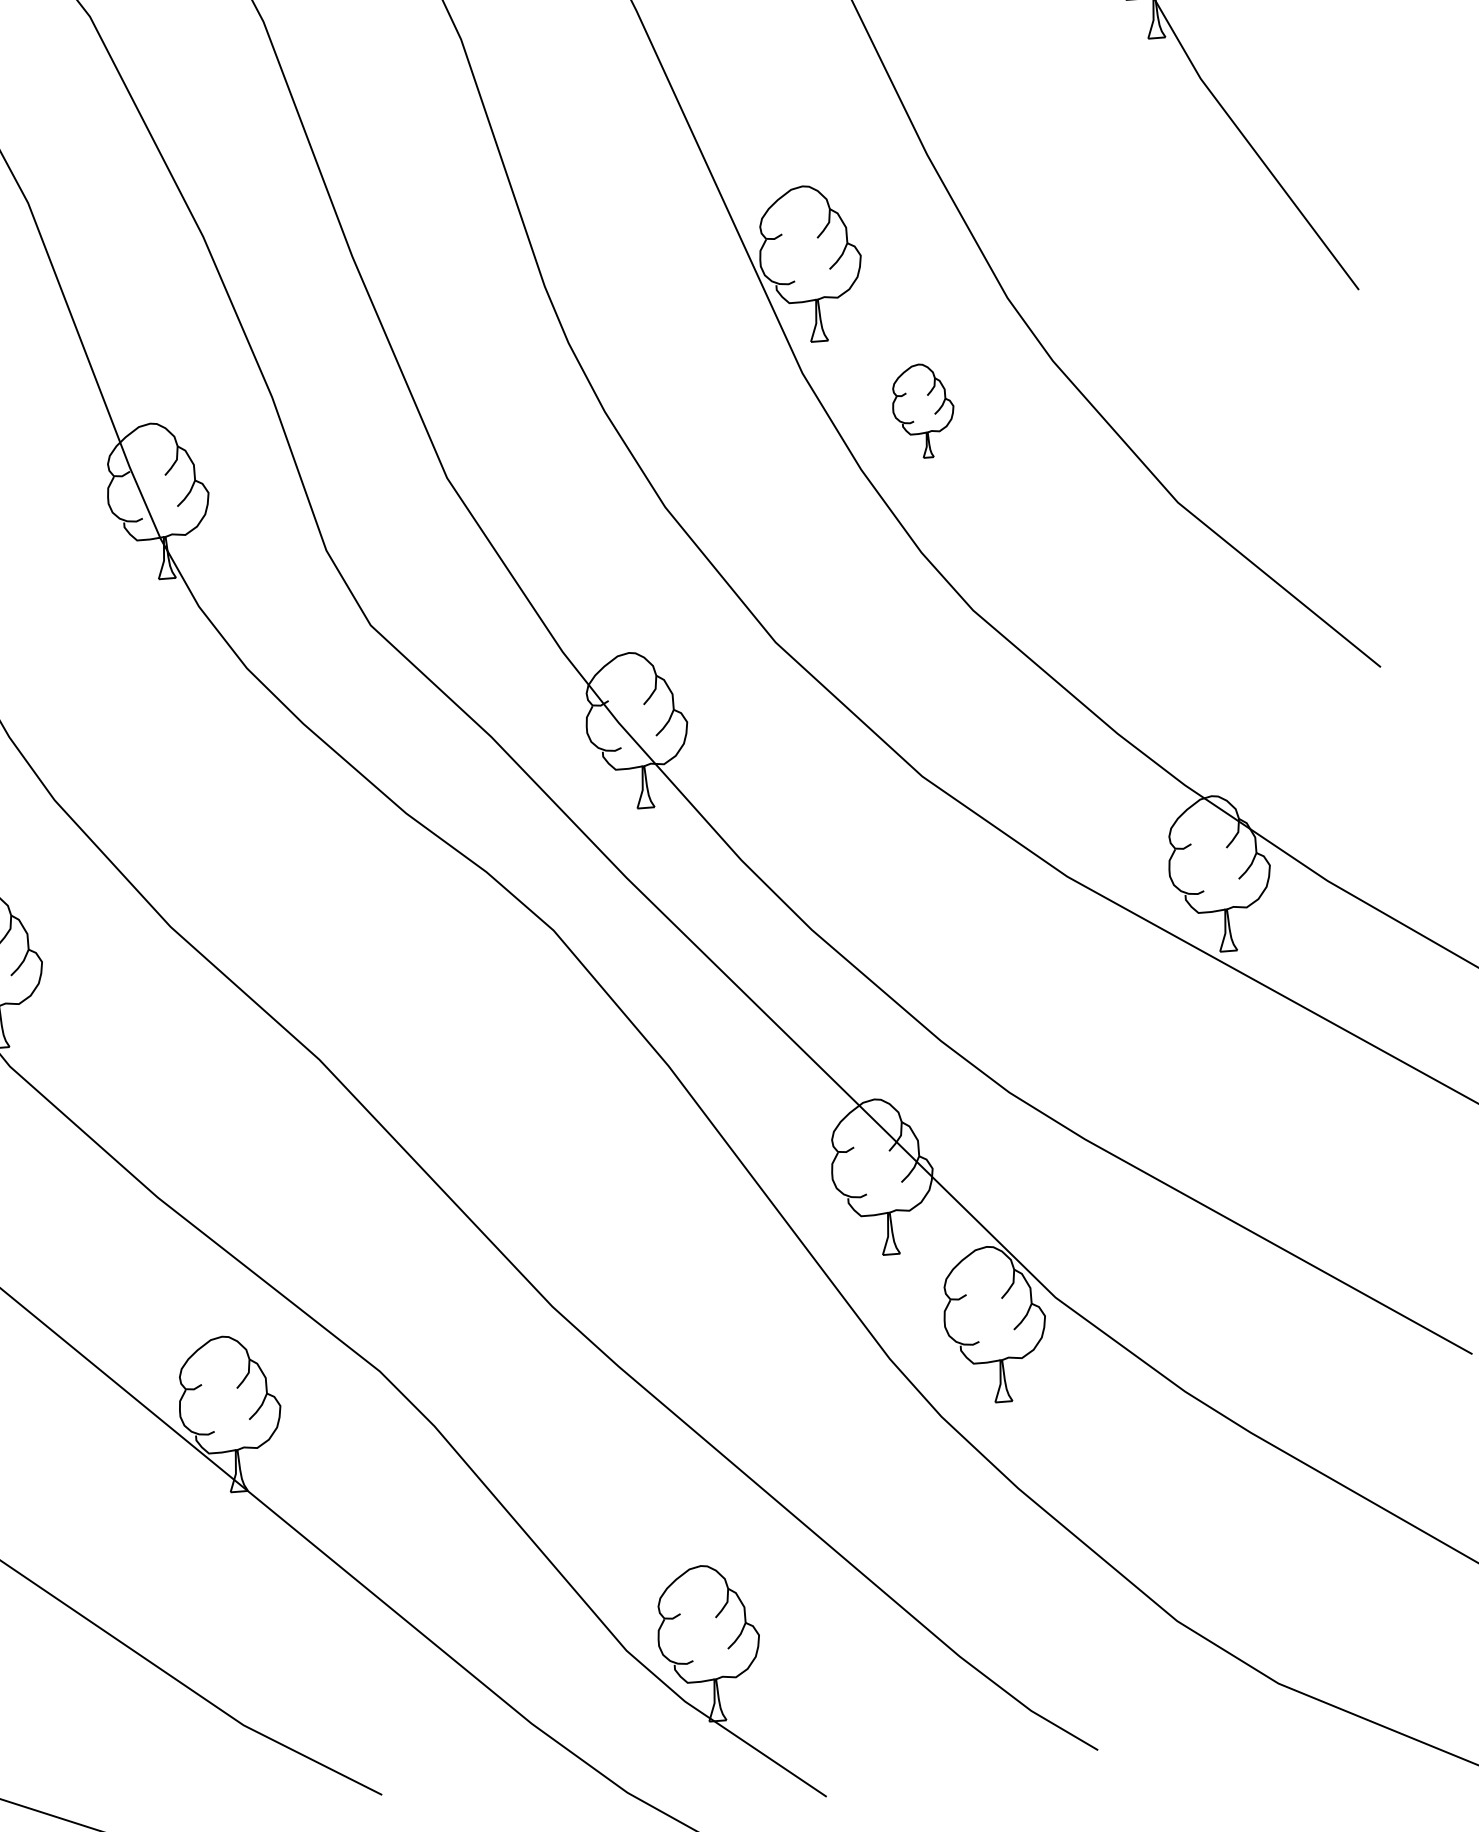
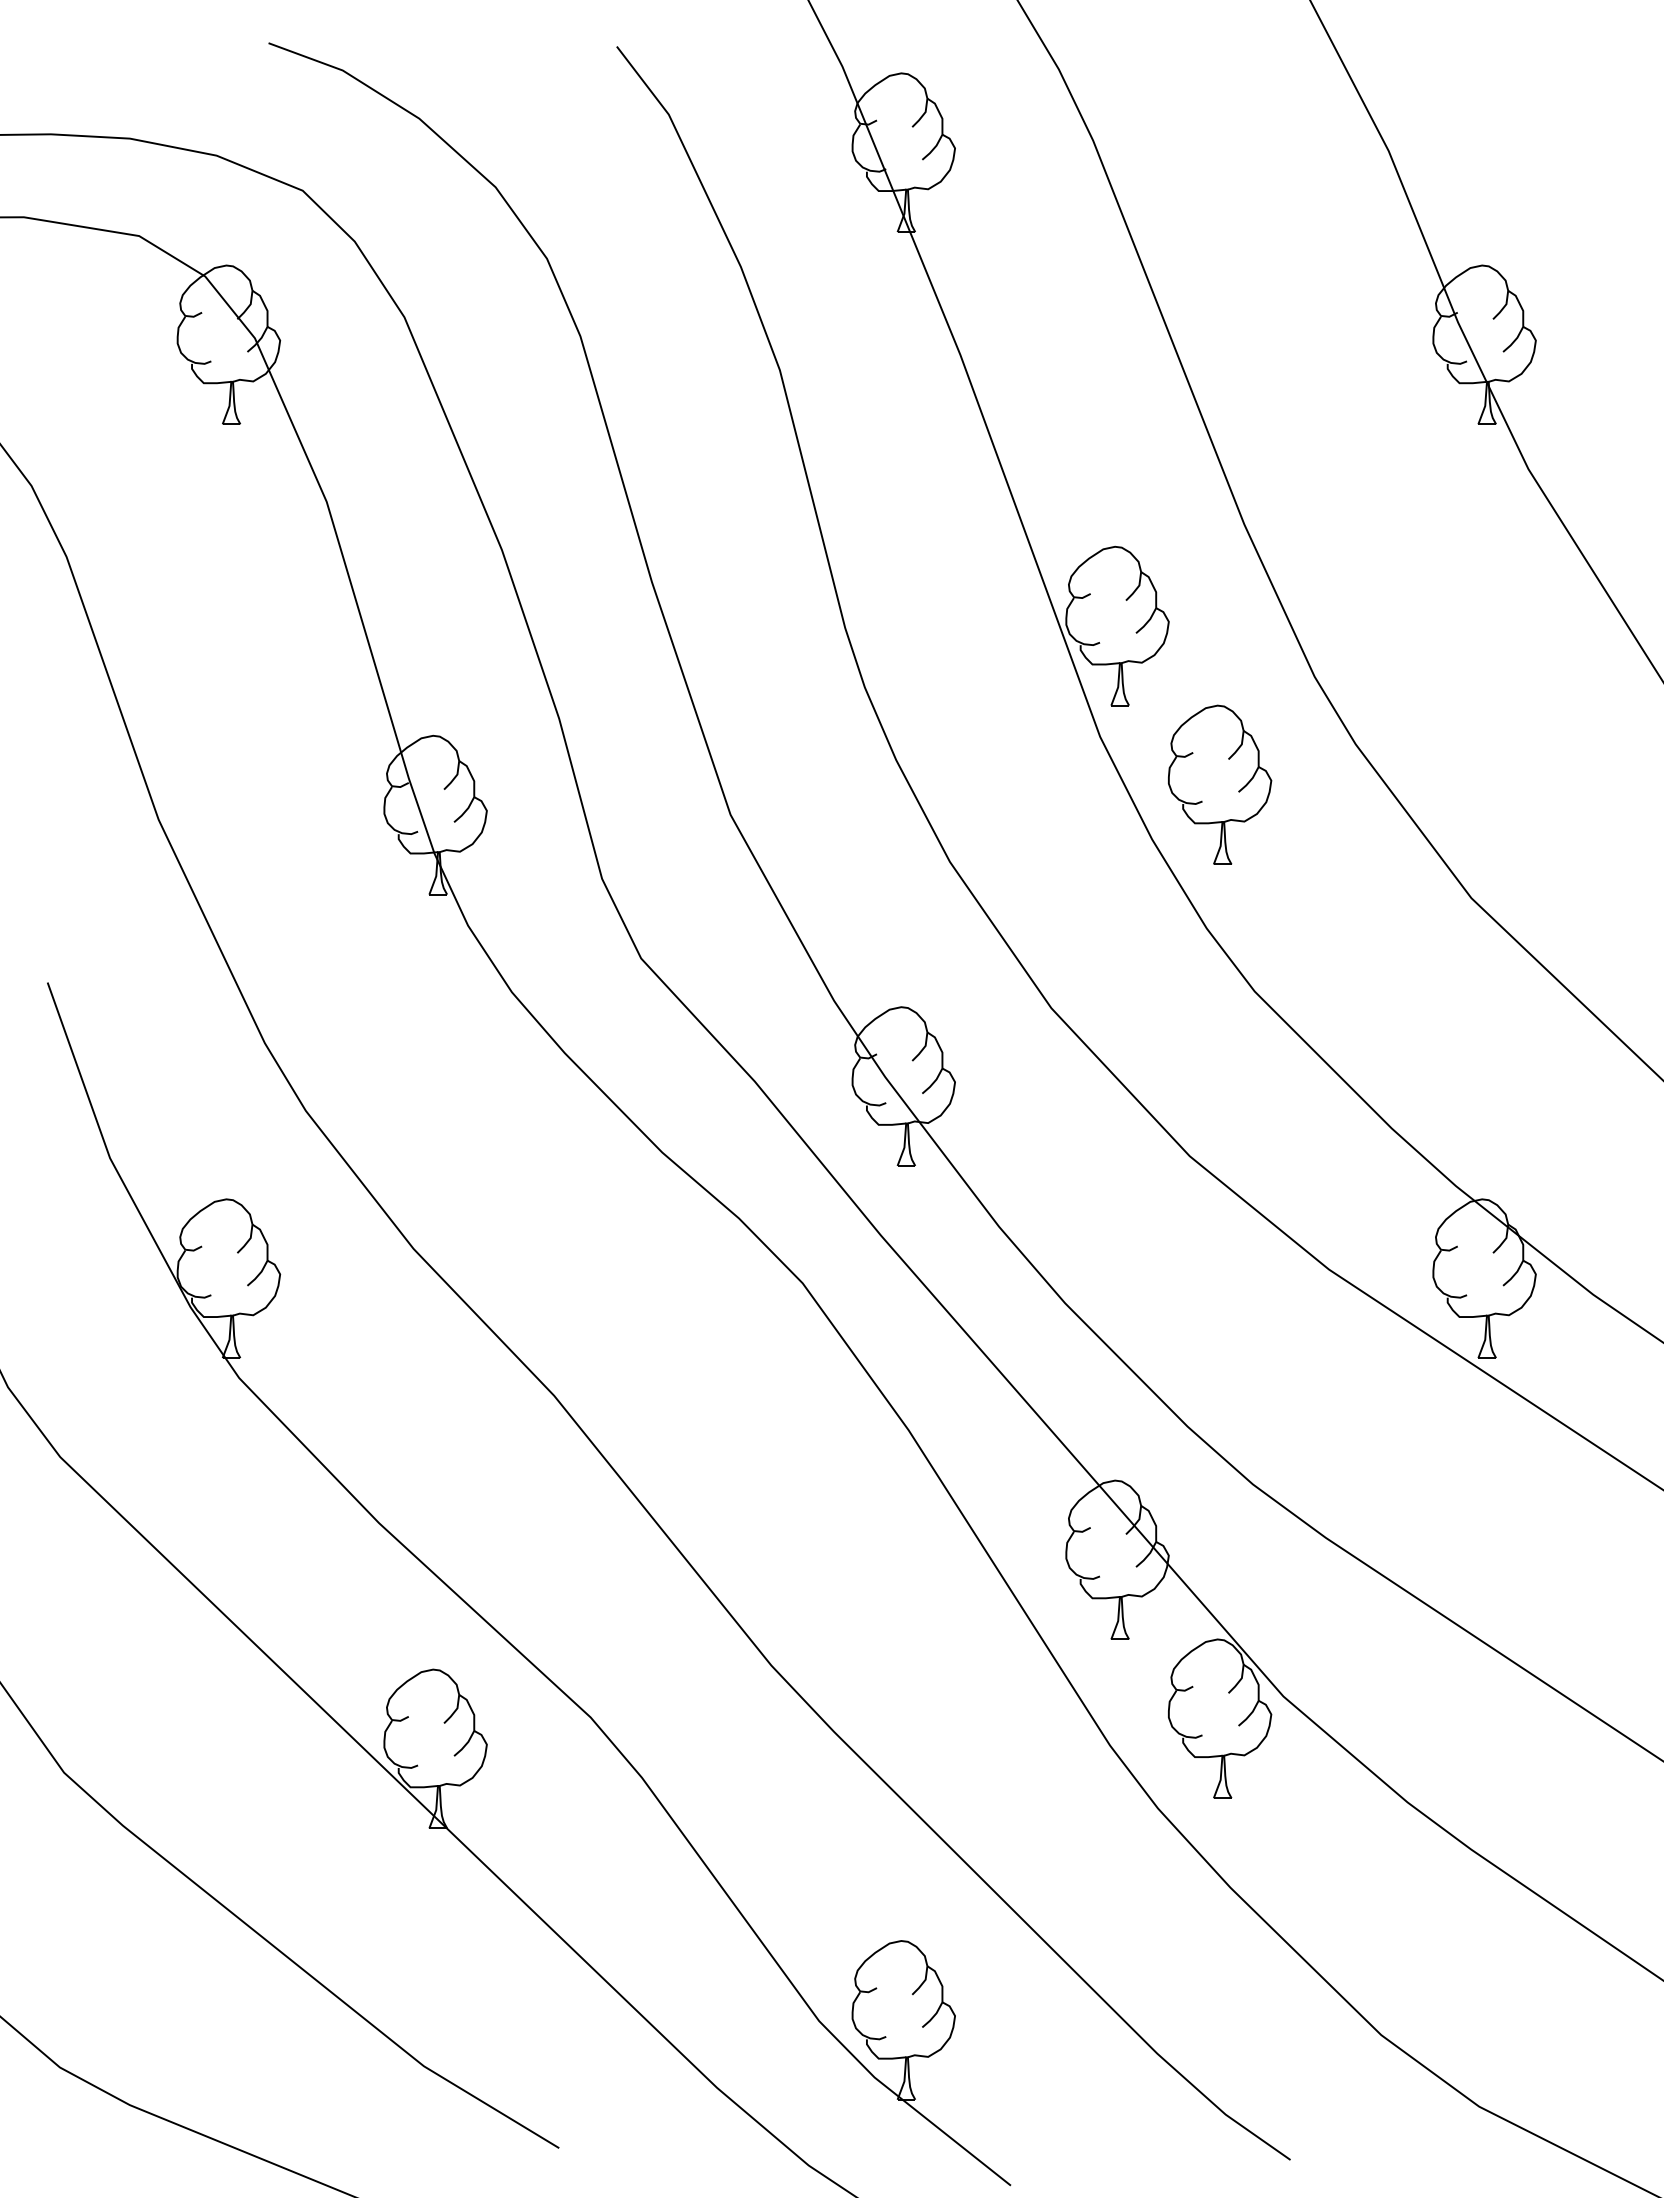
part: (923, 410) -> (1220, 784), size x1.67

